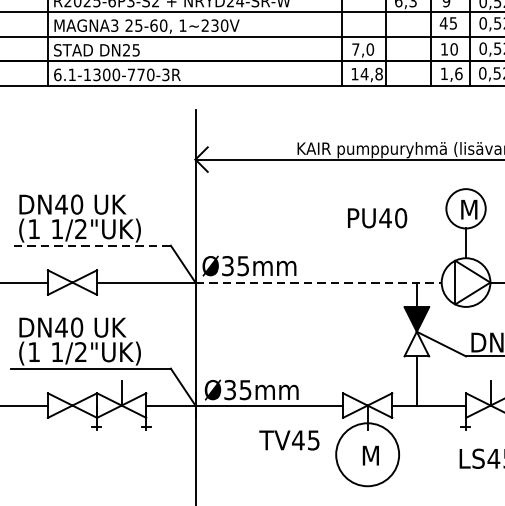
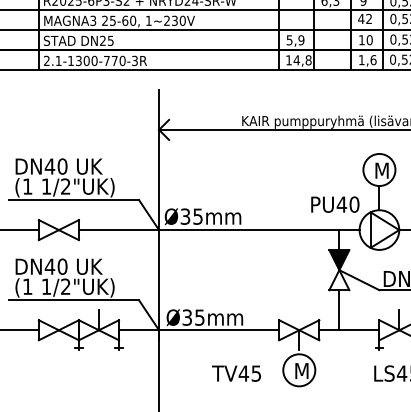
text: (452, 22) -> (368, 18), 45 -> 42
text: (363, 49) -> (295, 40), 7,0 -> 5,9
text: (57, 74) -> (46, 60), 6.1-1300-770-3R -> 2.1-1300-770-3R
text: (377, 218) -> (335, 204), moved
line: (90, 246) -> (73, 200), dashed -> solid
line: (318, 283) -> (259, 230), dashed -> solid
text: (289, 440) -> (236, 373), moved
circle: (367, 454) -> (299, 370), size x0.62

